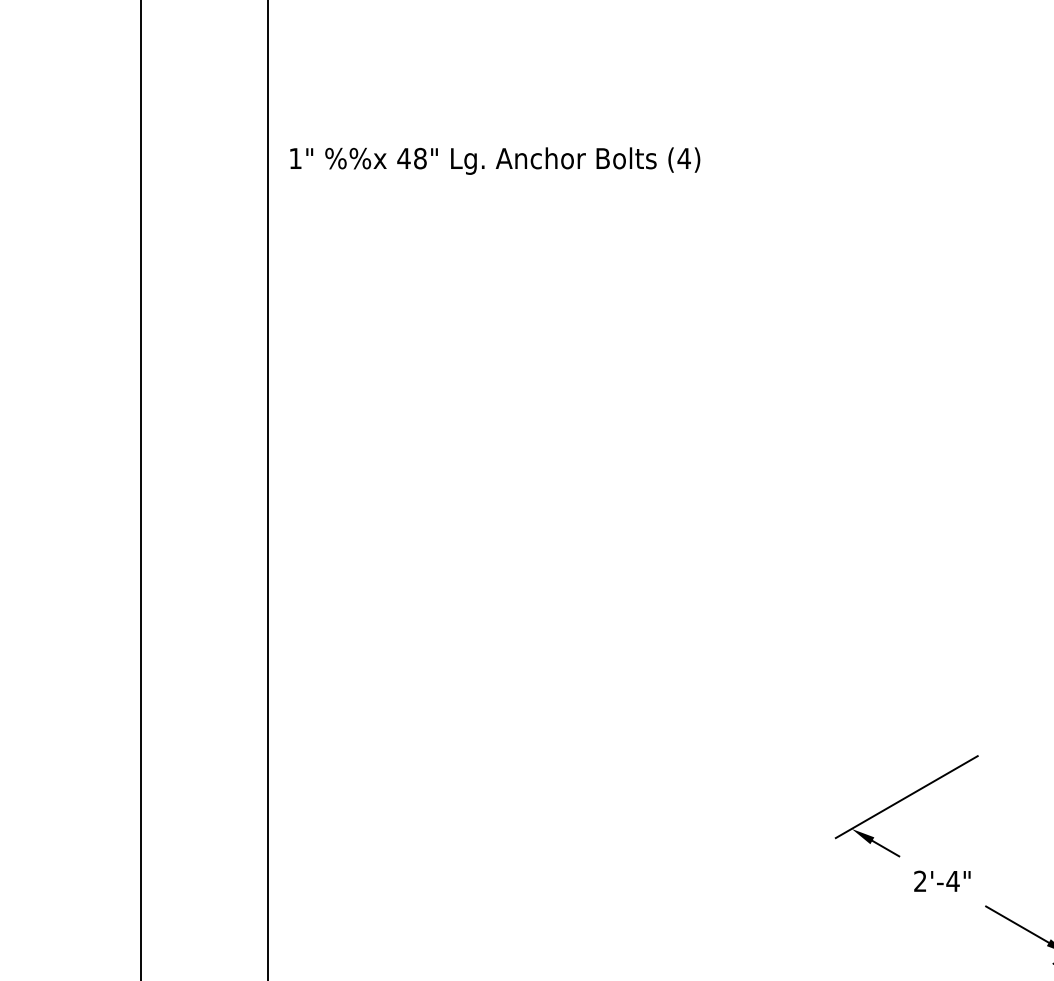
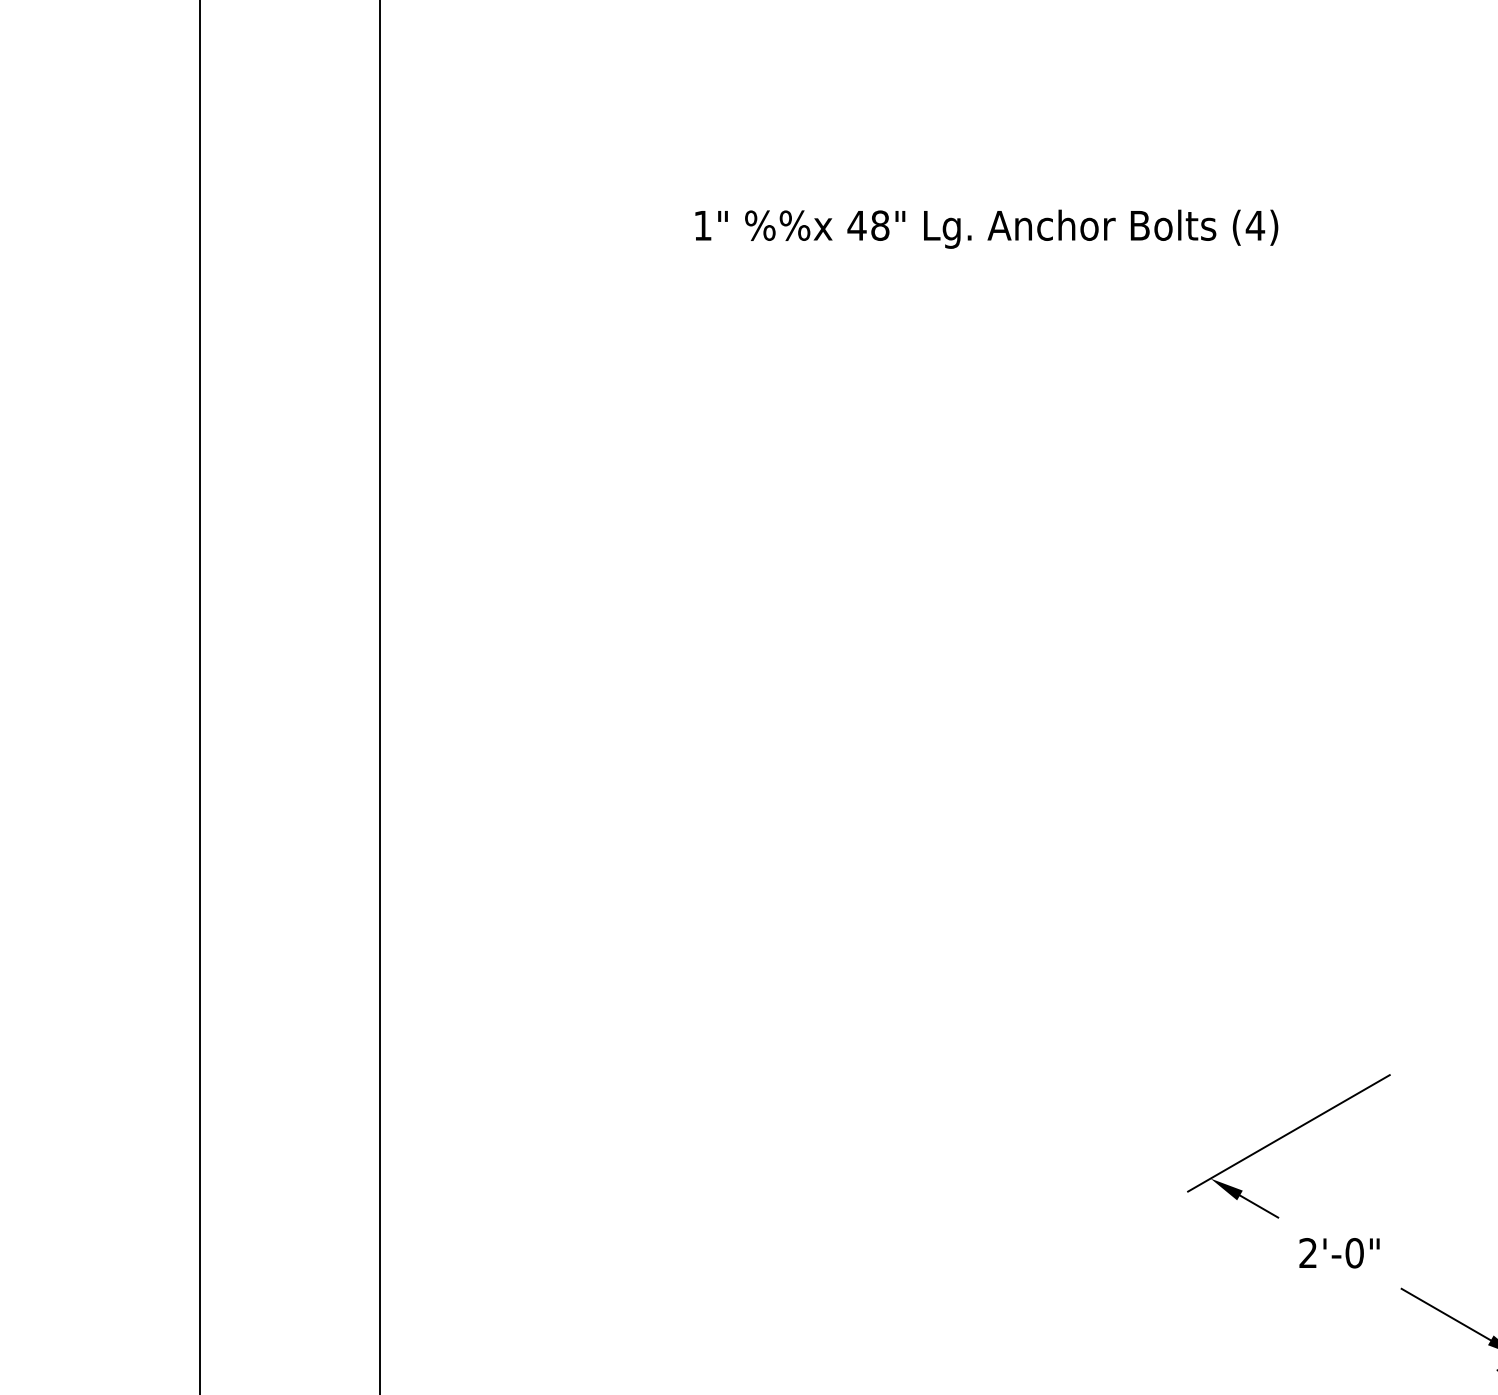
text: (495, 160) -> (987, 228), moved
text: (952, 881) -> (1353, 1253), 2'-4" -> 2'-0"

